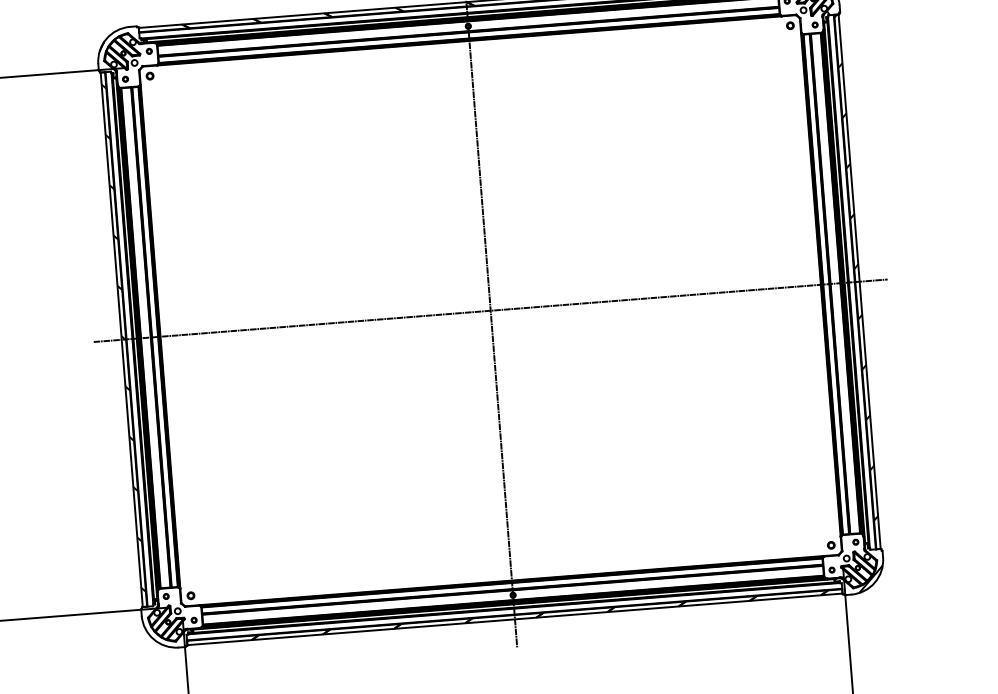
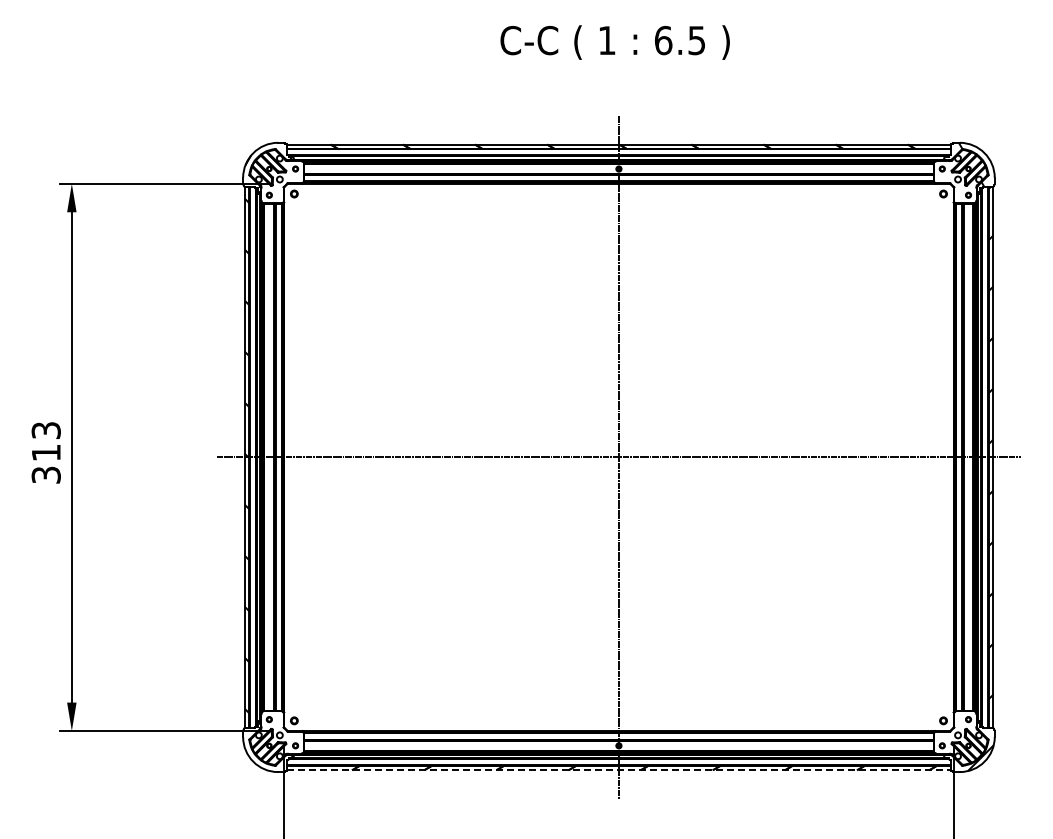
line: (515, 619) -> (619, 770), solid -> dashed

